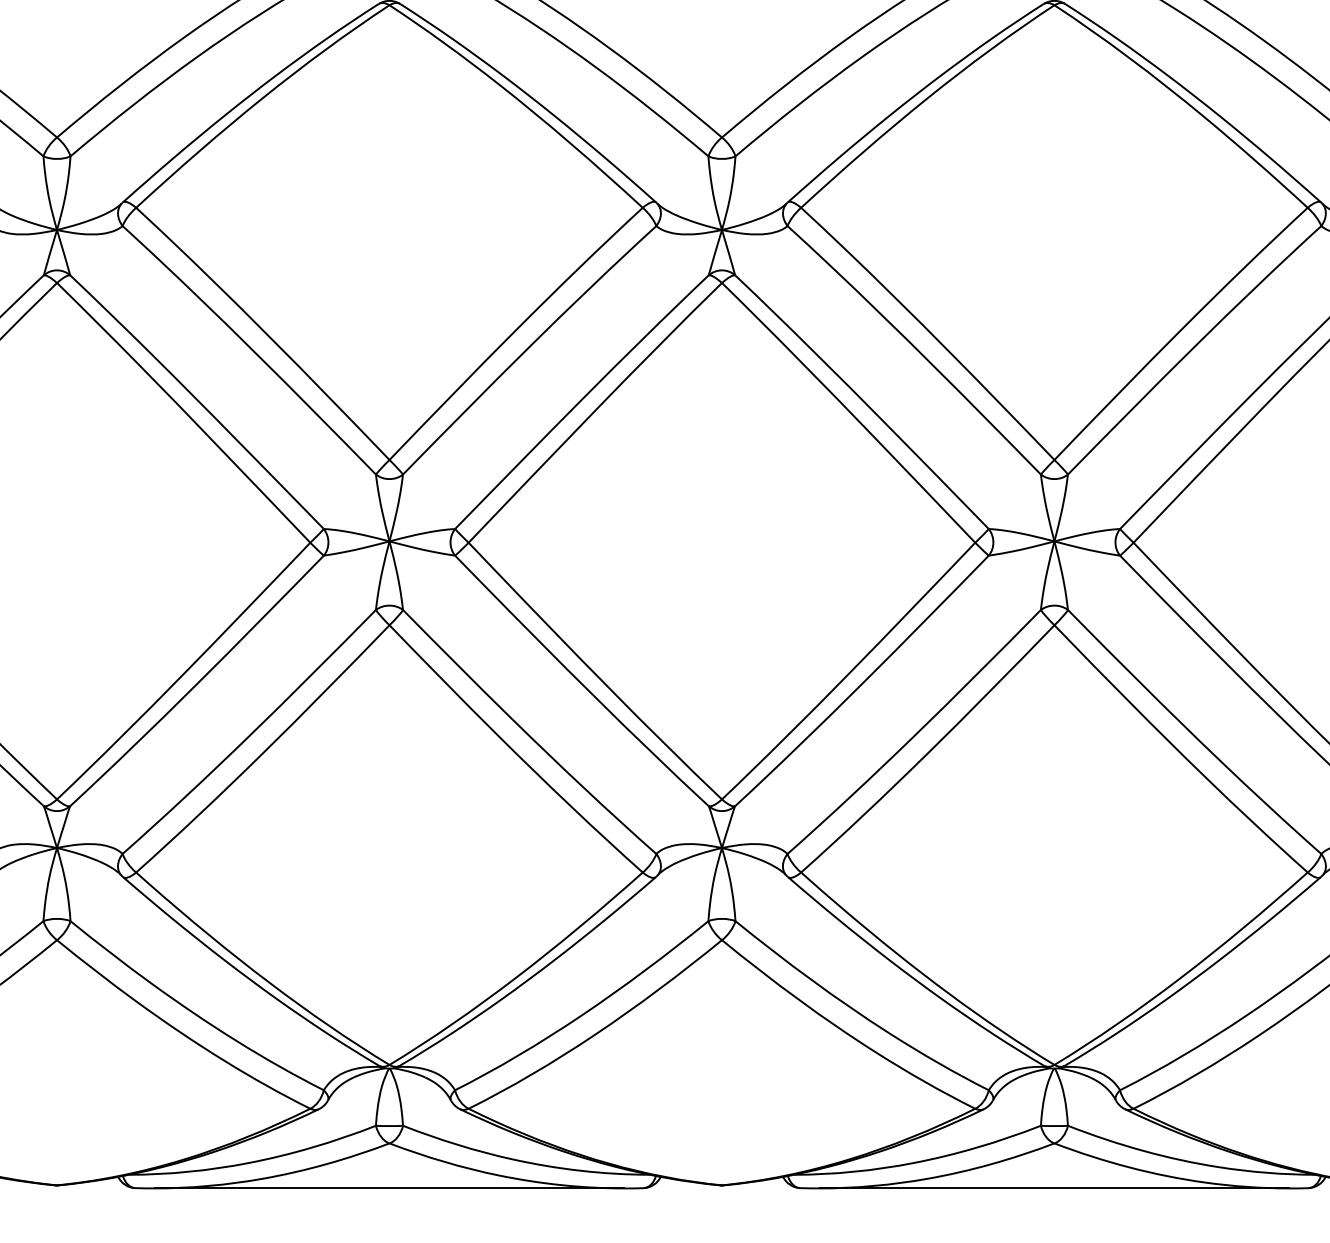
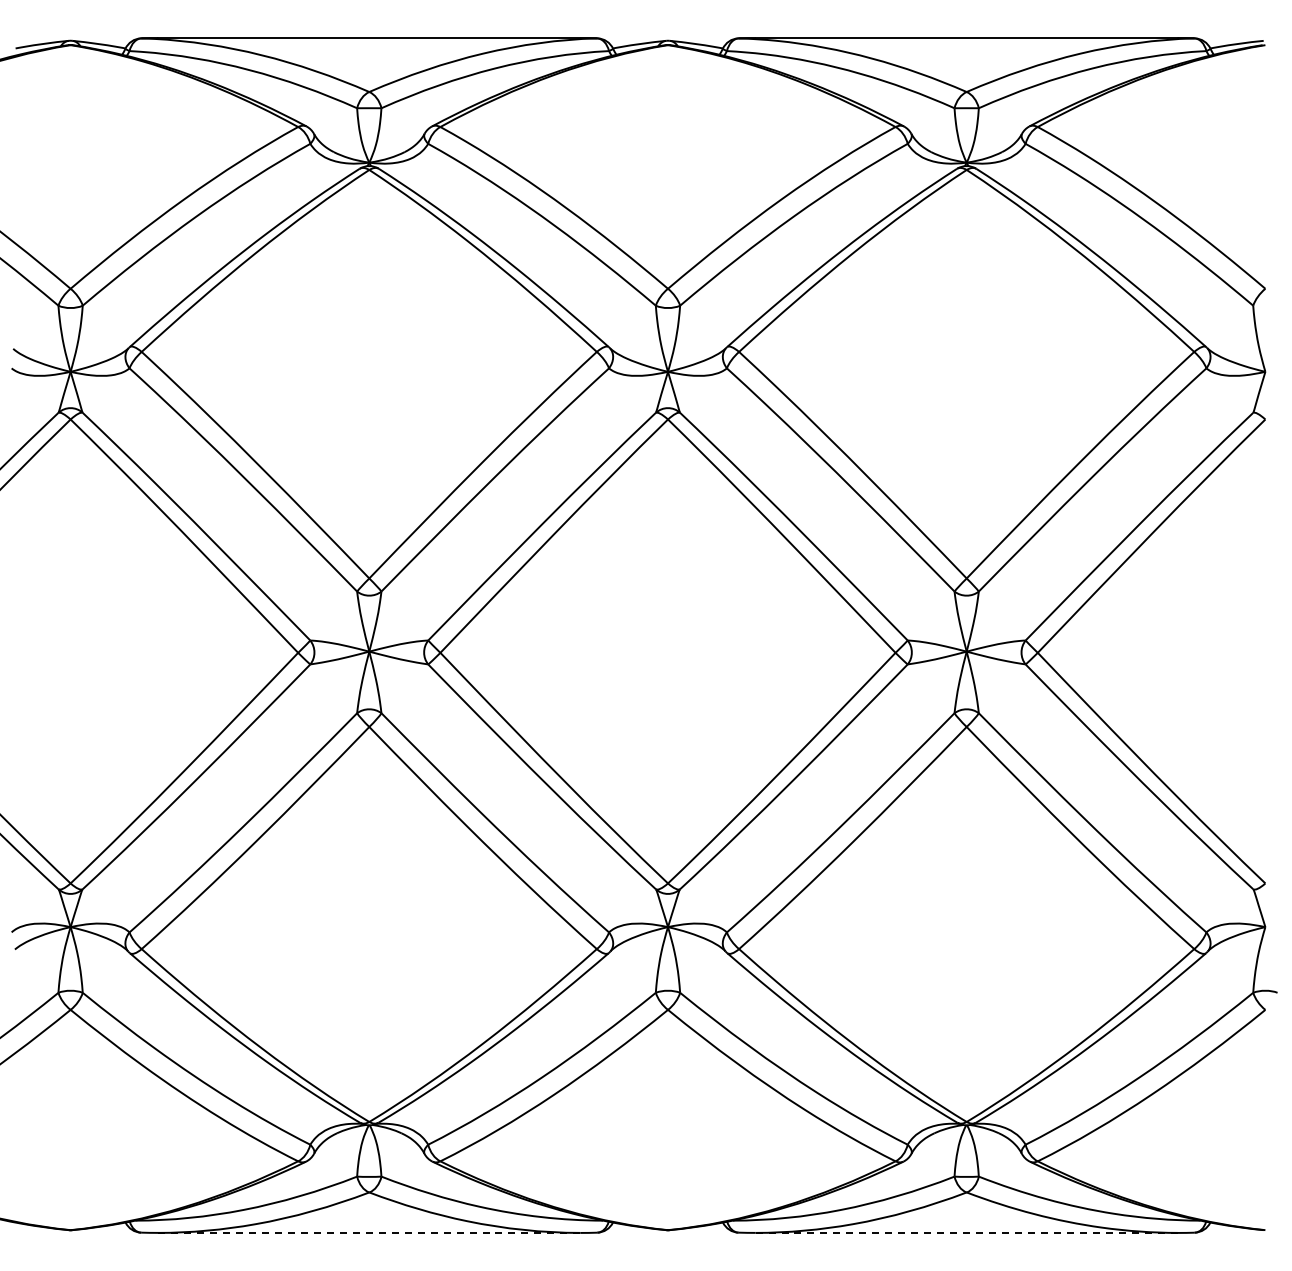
line: (388, 1187) -> (368, 1232), solid -> dashed
line: (1054, 1187) -> (966, 1232), solid -> dashed

